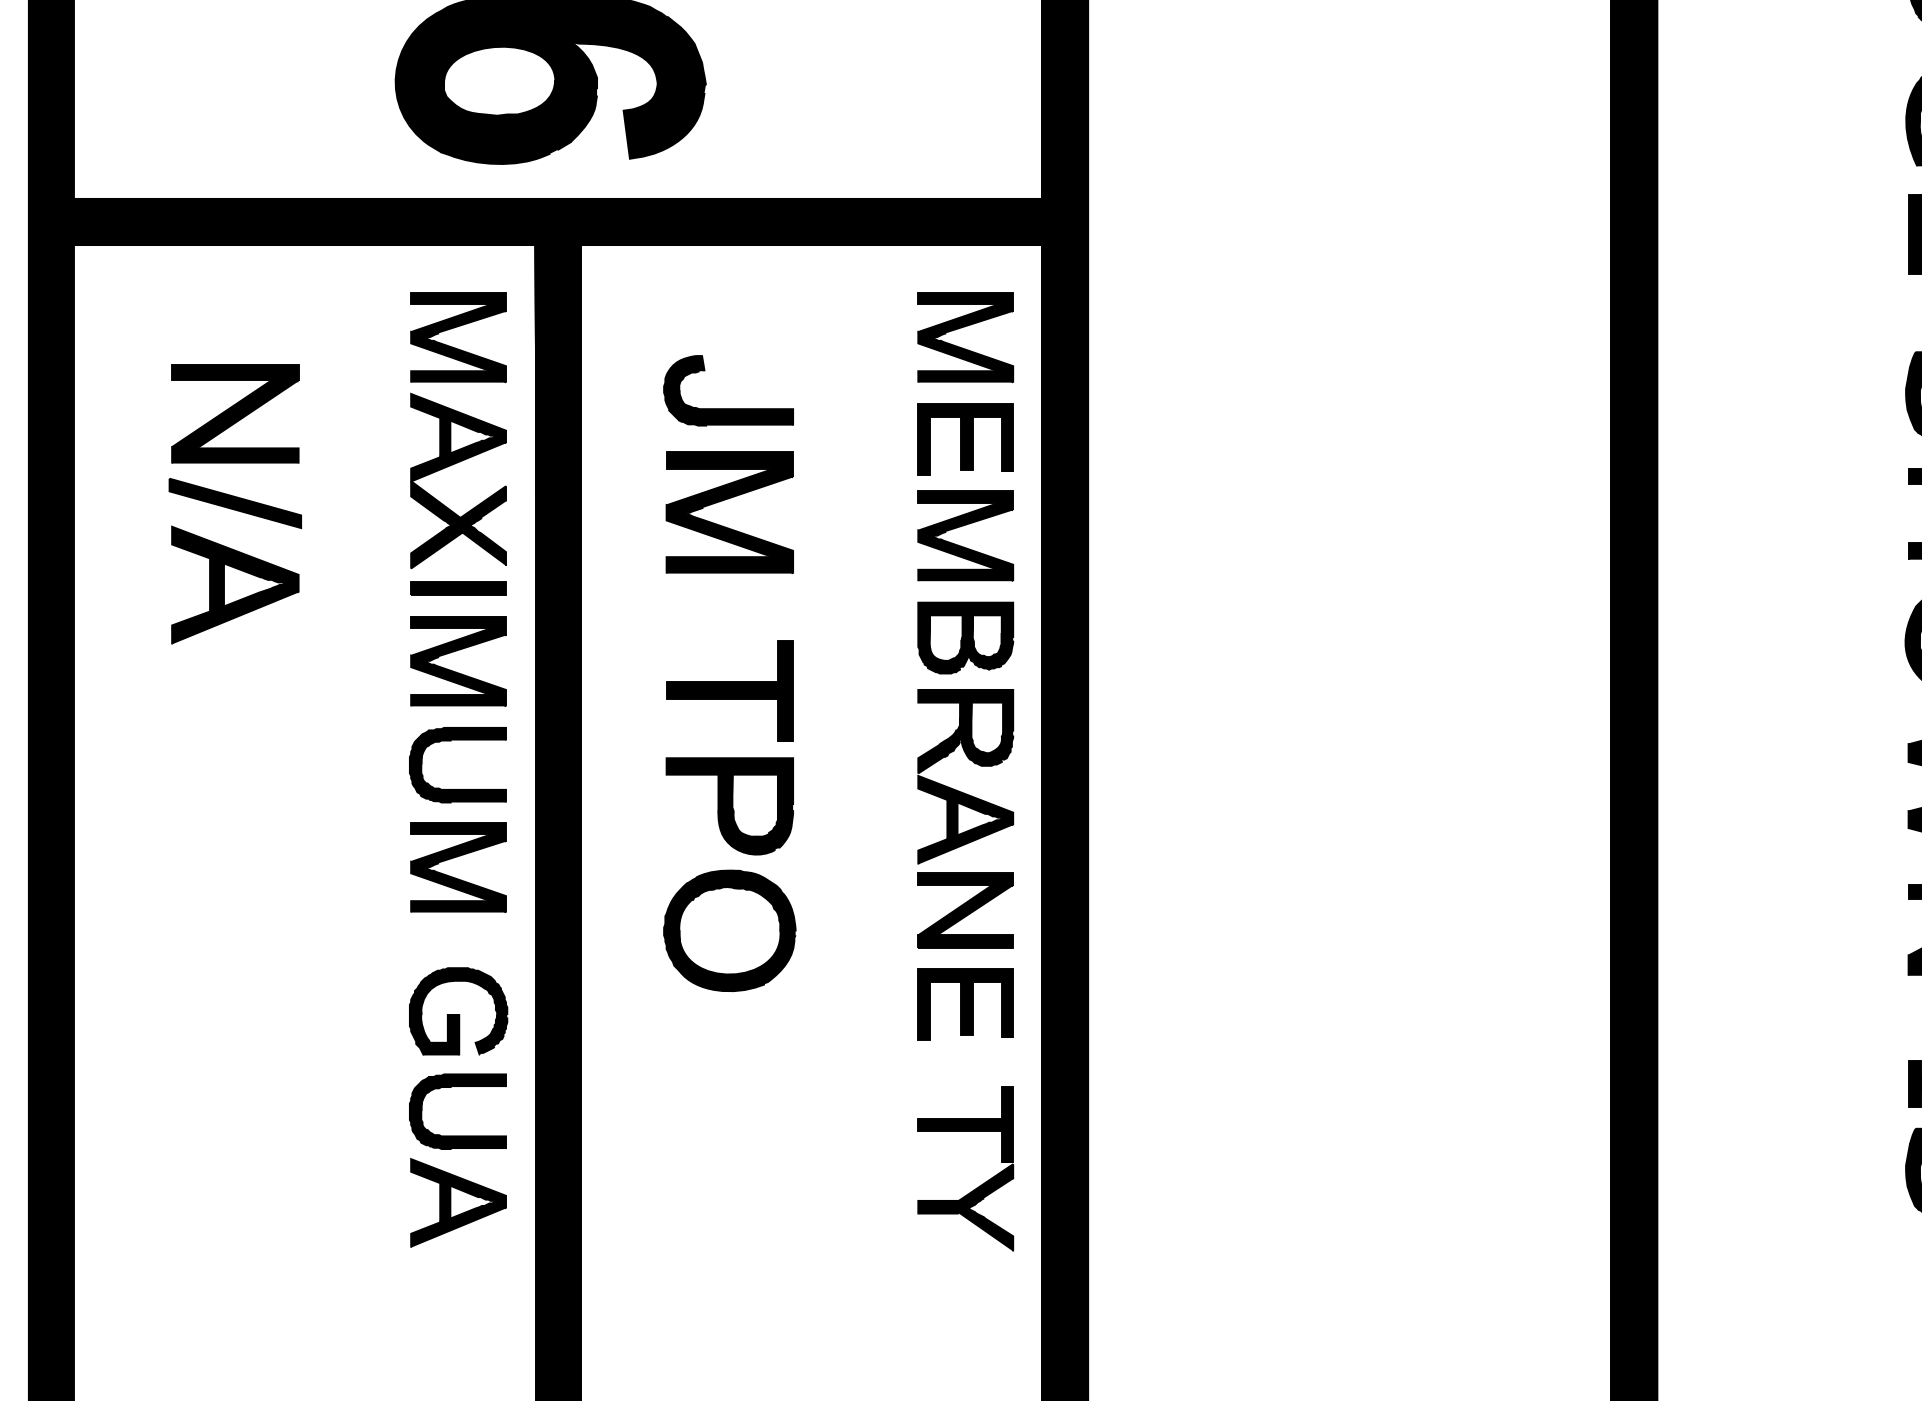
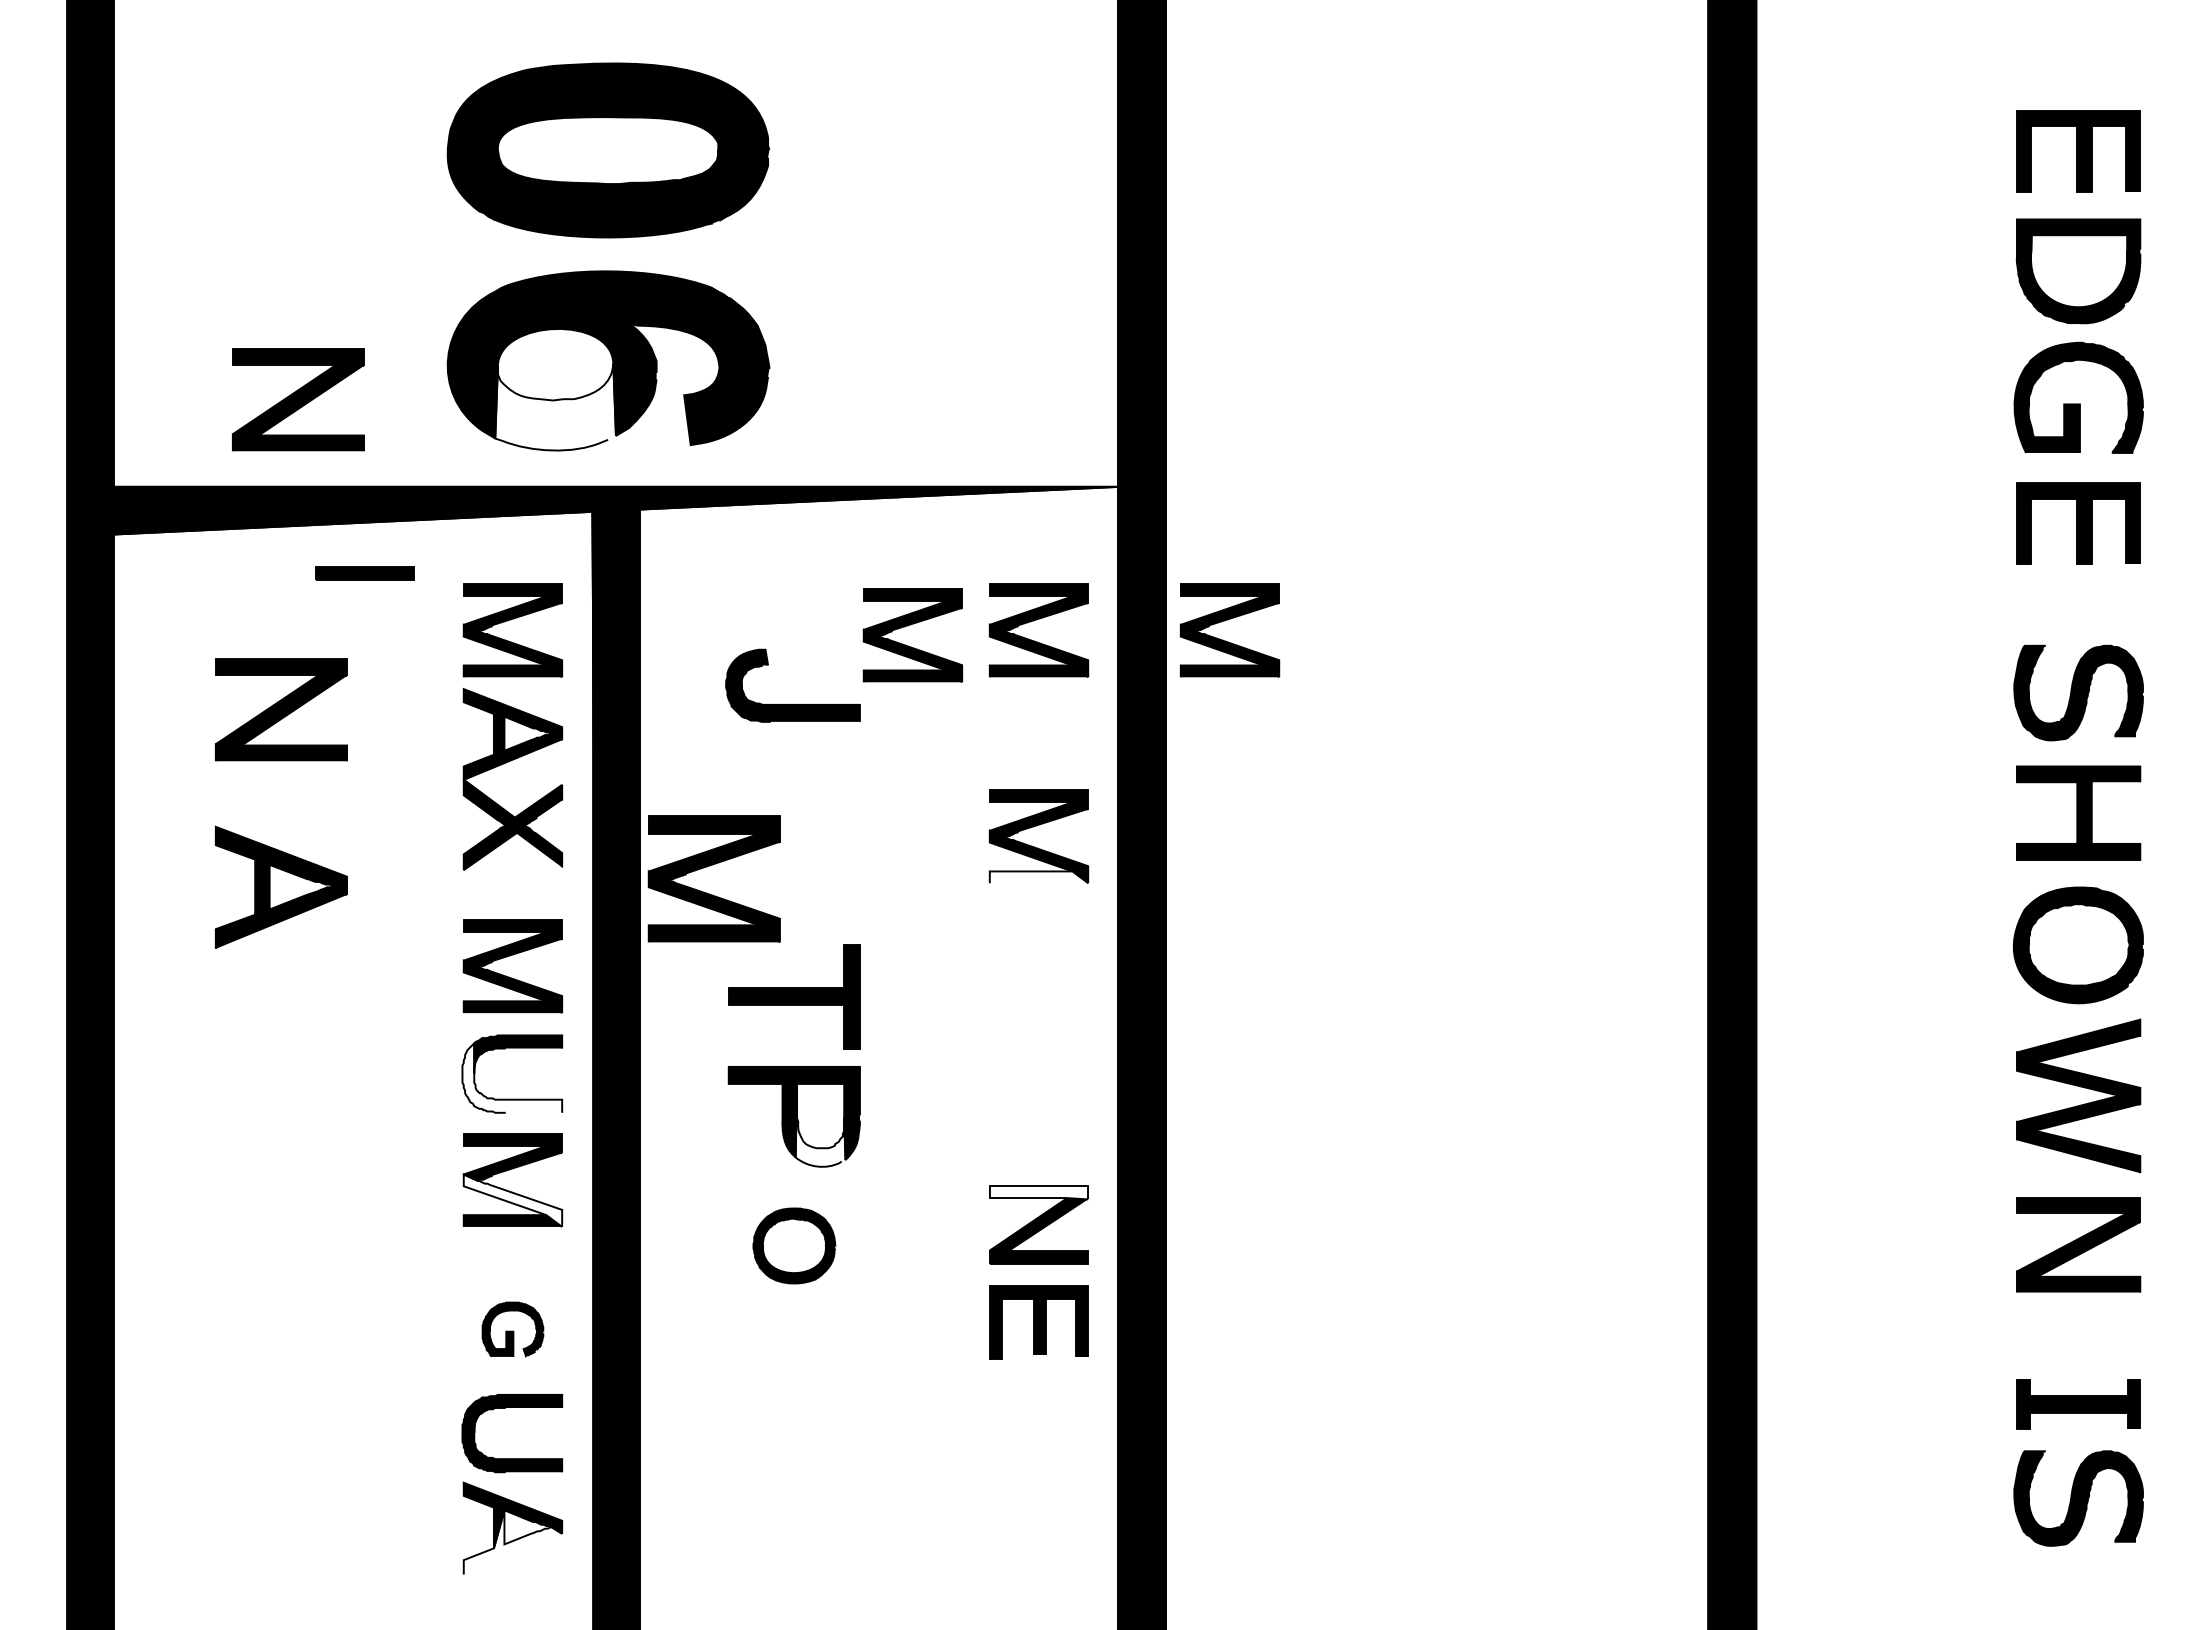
part: (251, 114) -> (298, 399), added
fill: (499, 121) -> (555, 406), removed
fill: (558, 221) -> (616, 510), removed
part: (1147, 327) -> (1227, 620), added
part: (841, 332) -> (910, 625), added
part: (965, 439) -> (1038, 736), removed
part: (726, 500) -> (710, 866), moved
part: (235, 503) -> (281, 802), removed
fill: (965, 575) -> (1038, 877), removed
part: (458, 589) -> (364, 573), moved
part: (965, 637) -> (1038, 941), removed
part: (973, 763) -> (1047, 1072), removed
fill: (458, 768) -> (512, 1077), removed
fill: (755, 813) -> (820, 1124), removed
fill: (965, 879) -> (1038, 1192), removed
fill: (458, 887) -> (512, 1200), removed
part: (730, 930) -> (794, 1245), size x0.6
part: (458, 1011) -> (512, 1329), size x0.6
part: (978, 1185) -> (1052, 1510), removed
fill: (458, 1216) -> (512, 1542), removed

